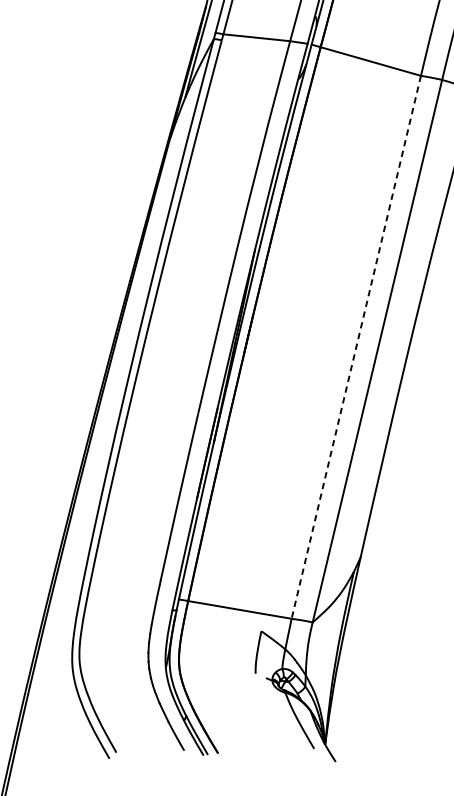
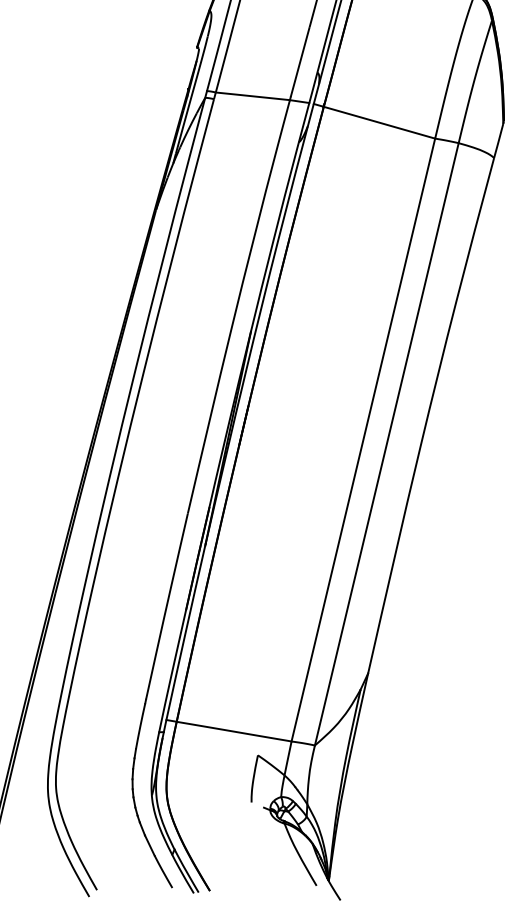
line: (356, 347) -> (363, 440), dashed -> solid

